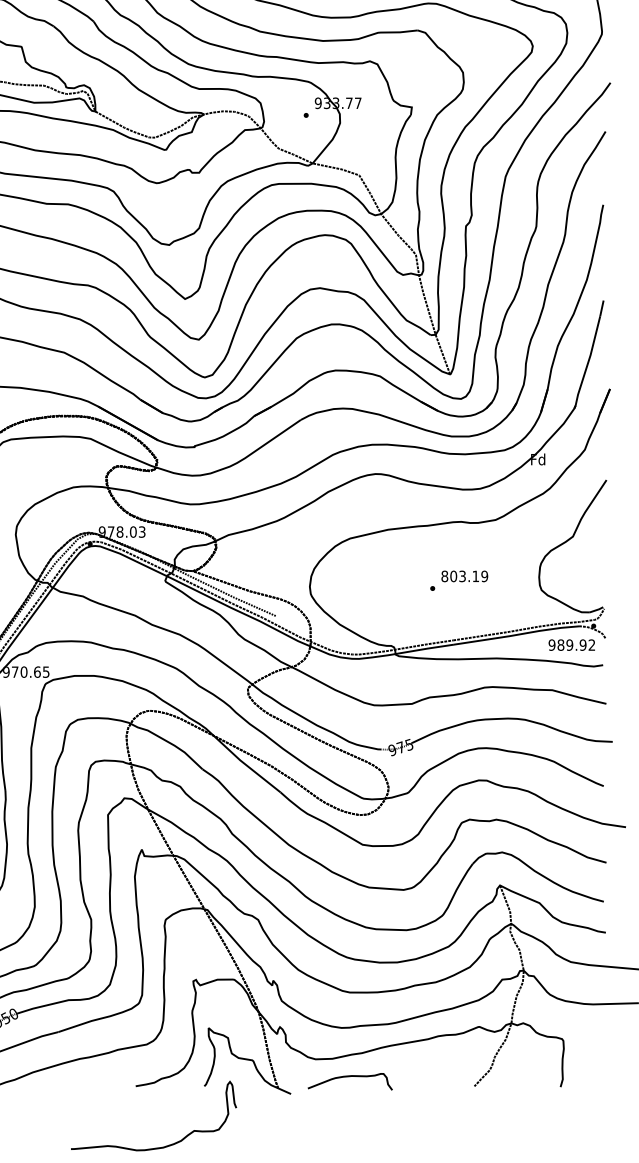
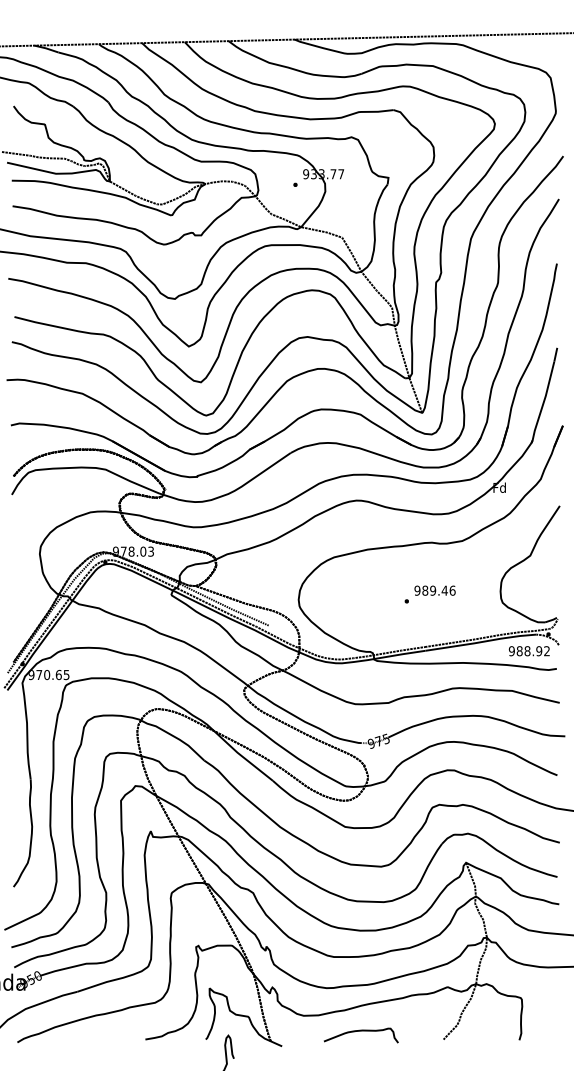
text: (464, 576) -> (434, 590), 803.19 -> 989.46
text: (569, 645) -> (527, 651), 989.92 -> 988.92
curve: (349, 1077) -> (360, 1031), moved

